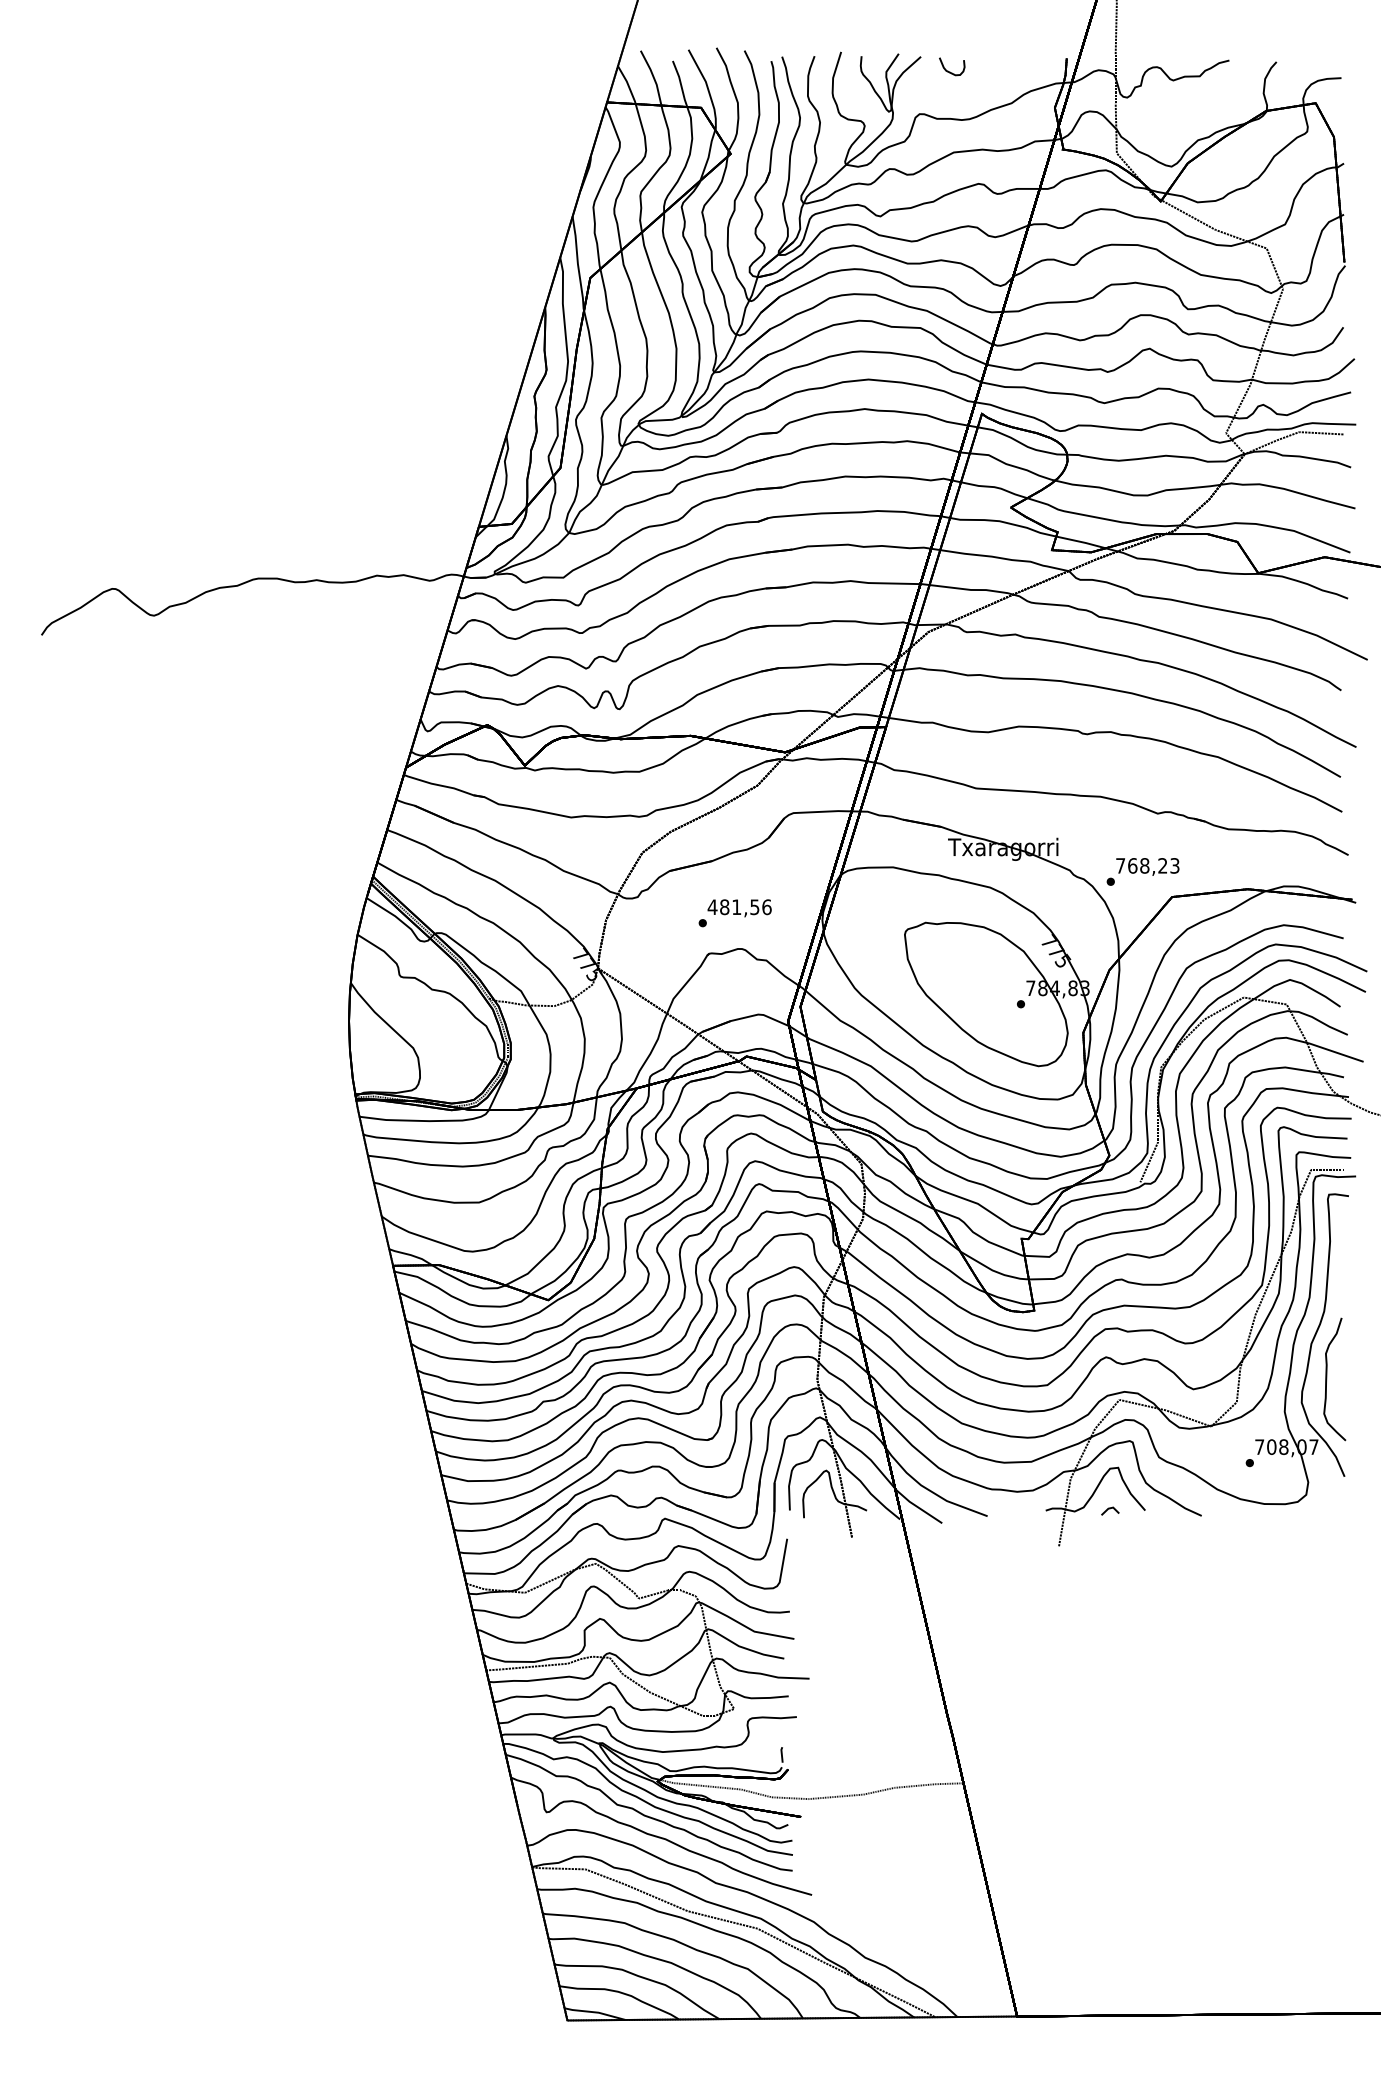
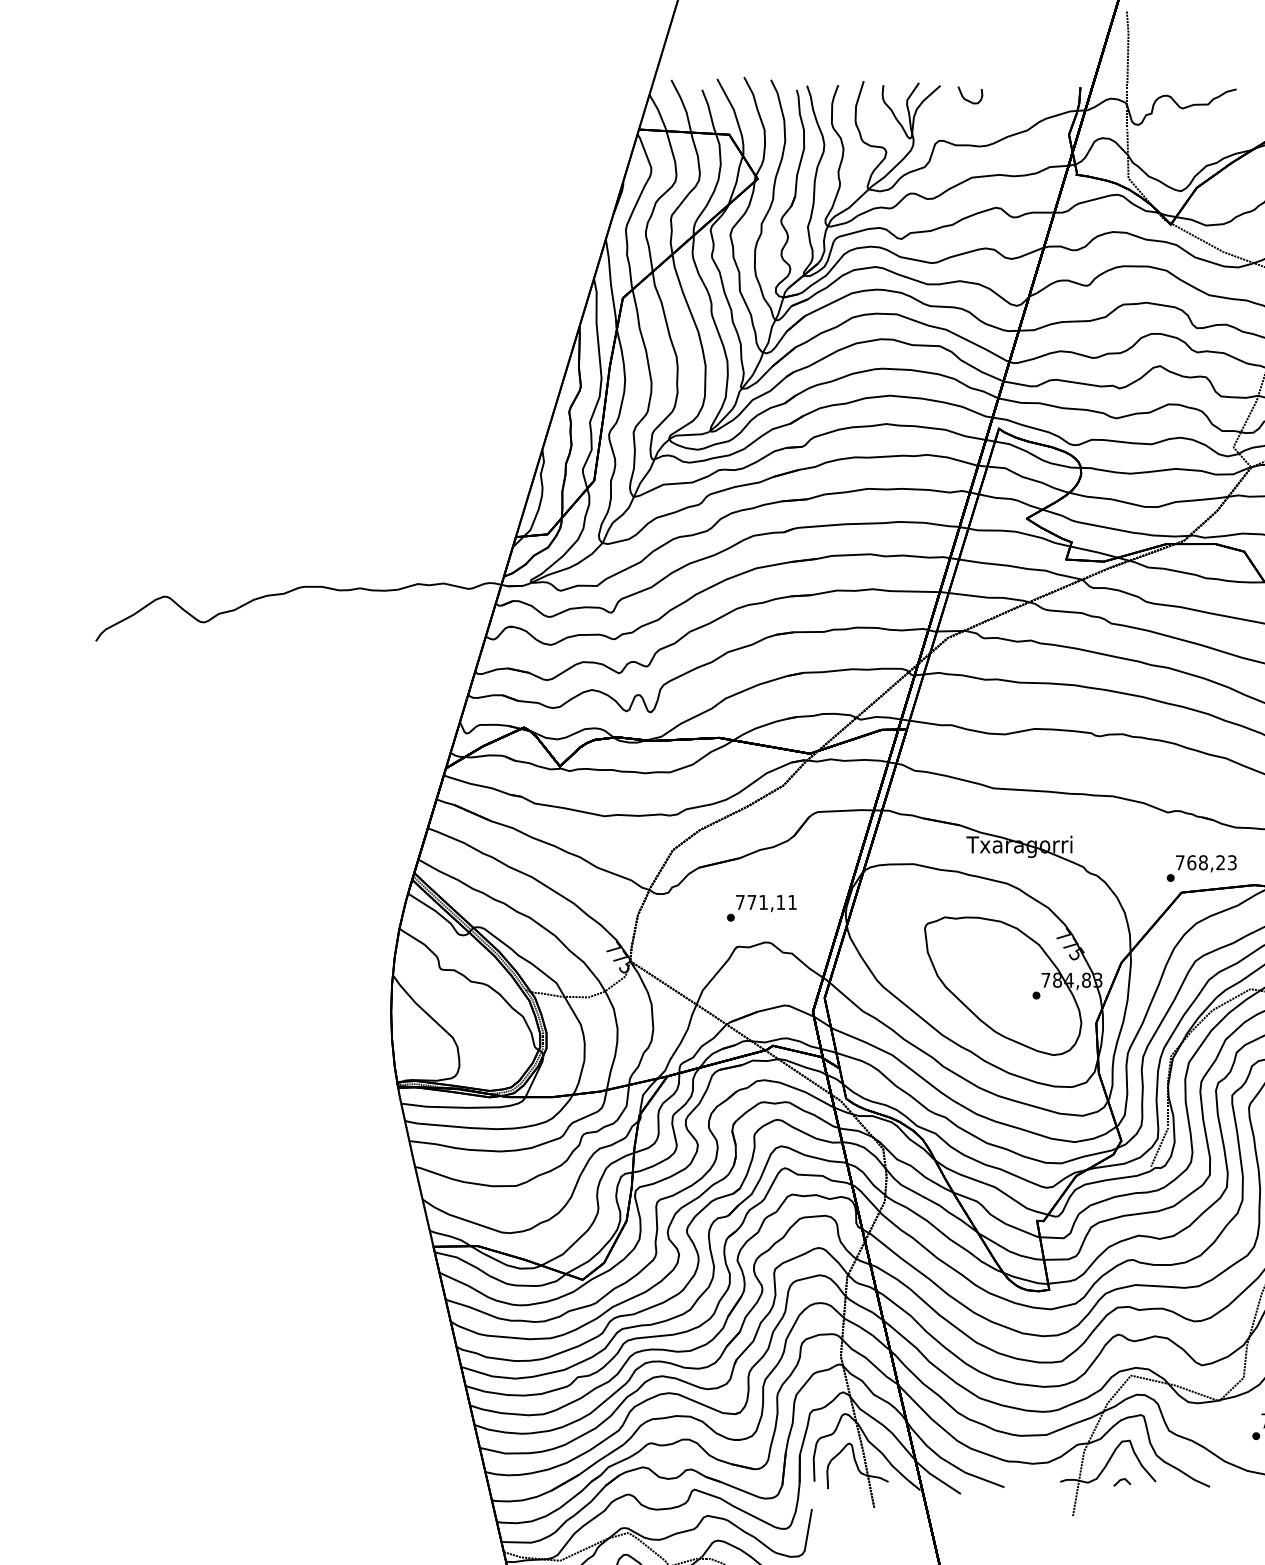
text: (1142, 871) -> (1201, 868), moved
text: (739, 907) -> (766, 902), 481,56 -> 771,11

